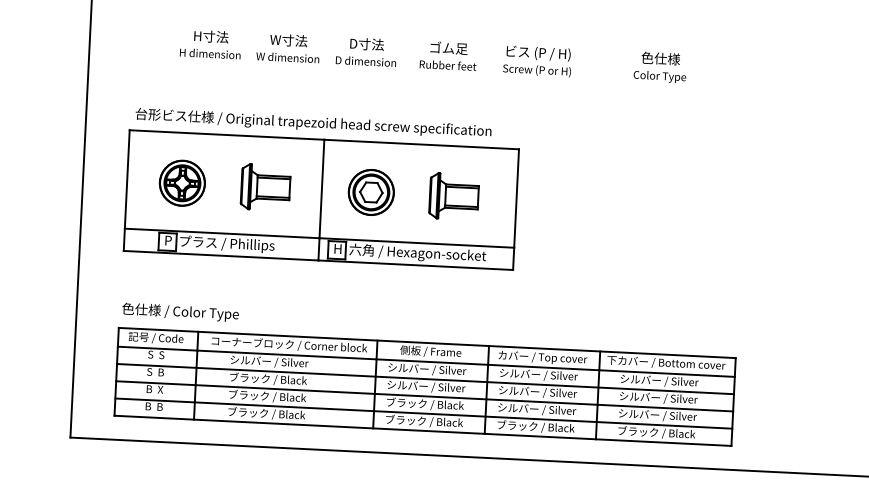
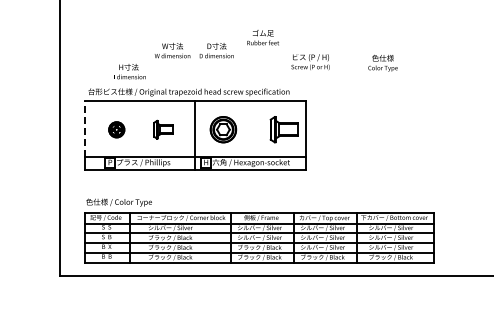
text: (212, 44) -> (129, 71), moved
text: (447, 55) -> (262, 37), moved
text: (537, 61) -> (310, 62), moved
text: (659, 66) -> (382, 62), moved
line: (127, 180) -> (85, 129), solid -> dashed
part: (182, 182) -> (116, 129), size x0.6
part: (265, 186) -> (163, 129), size x0.7
part: (452, 196) -> (283, 129), moved

